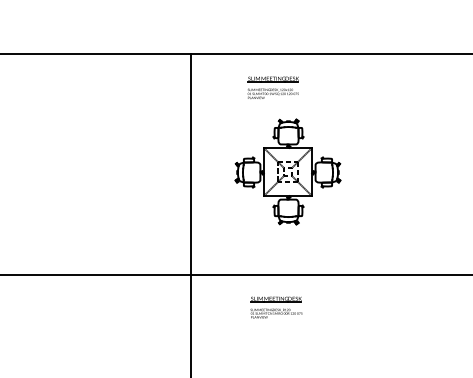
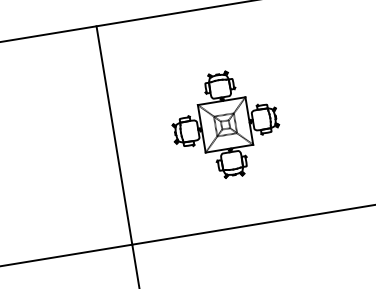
part: (272, 87) -> (182, 45), removed
part: (287, 171) -> (224, 124), moved
part: (276, 307) -> (222, 263), removed

